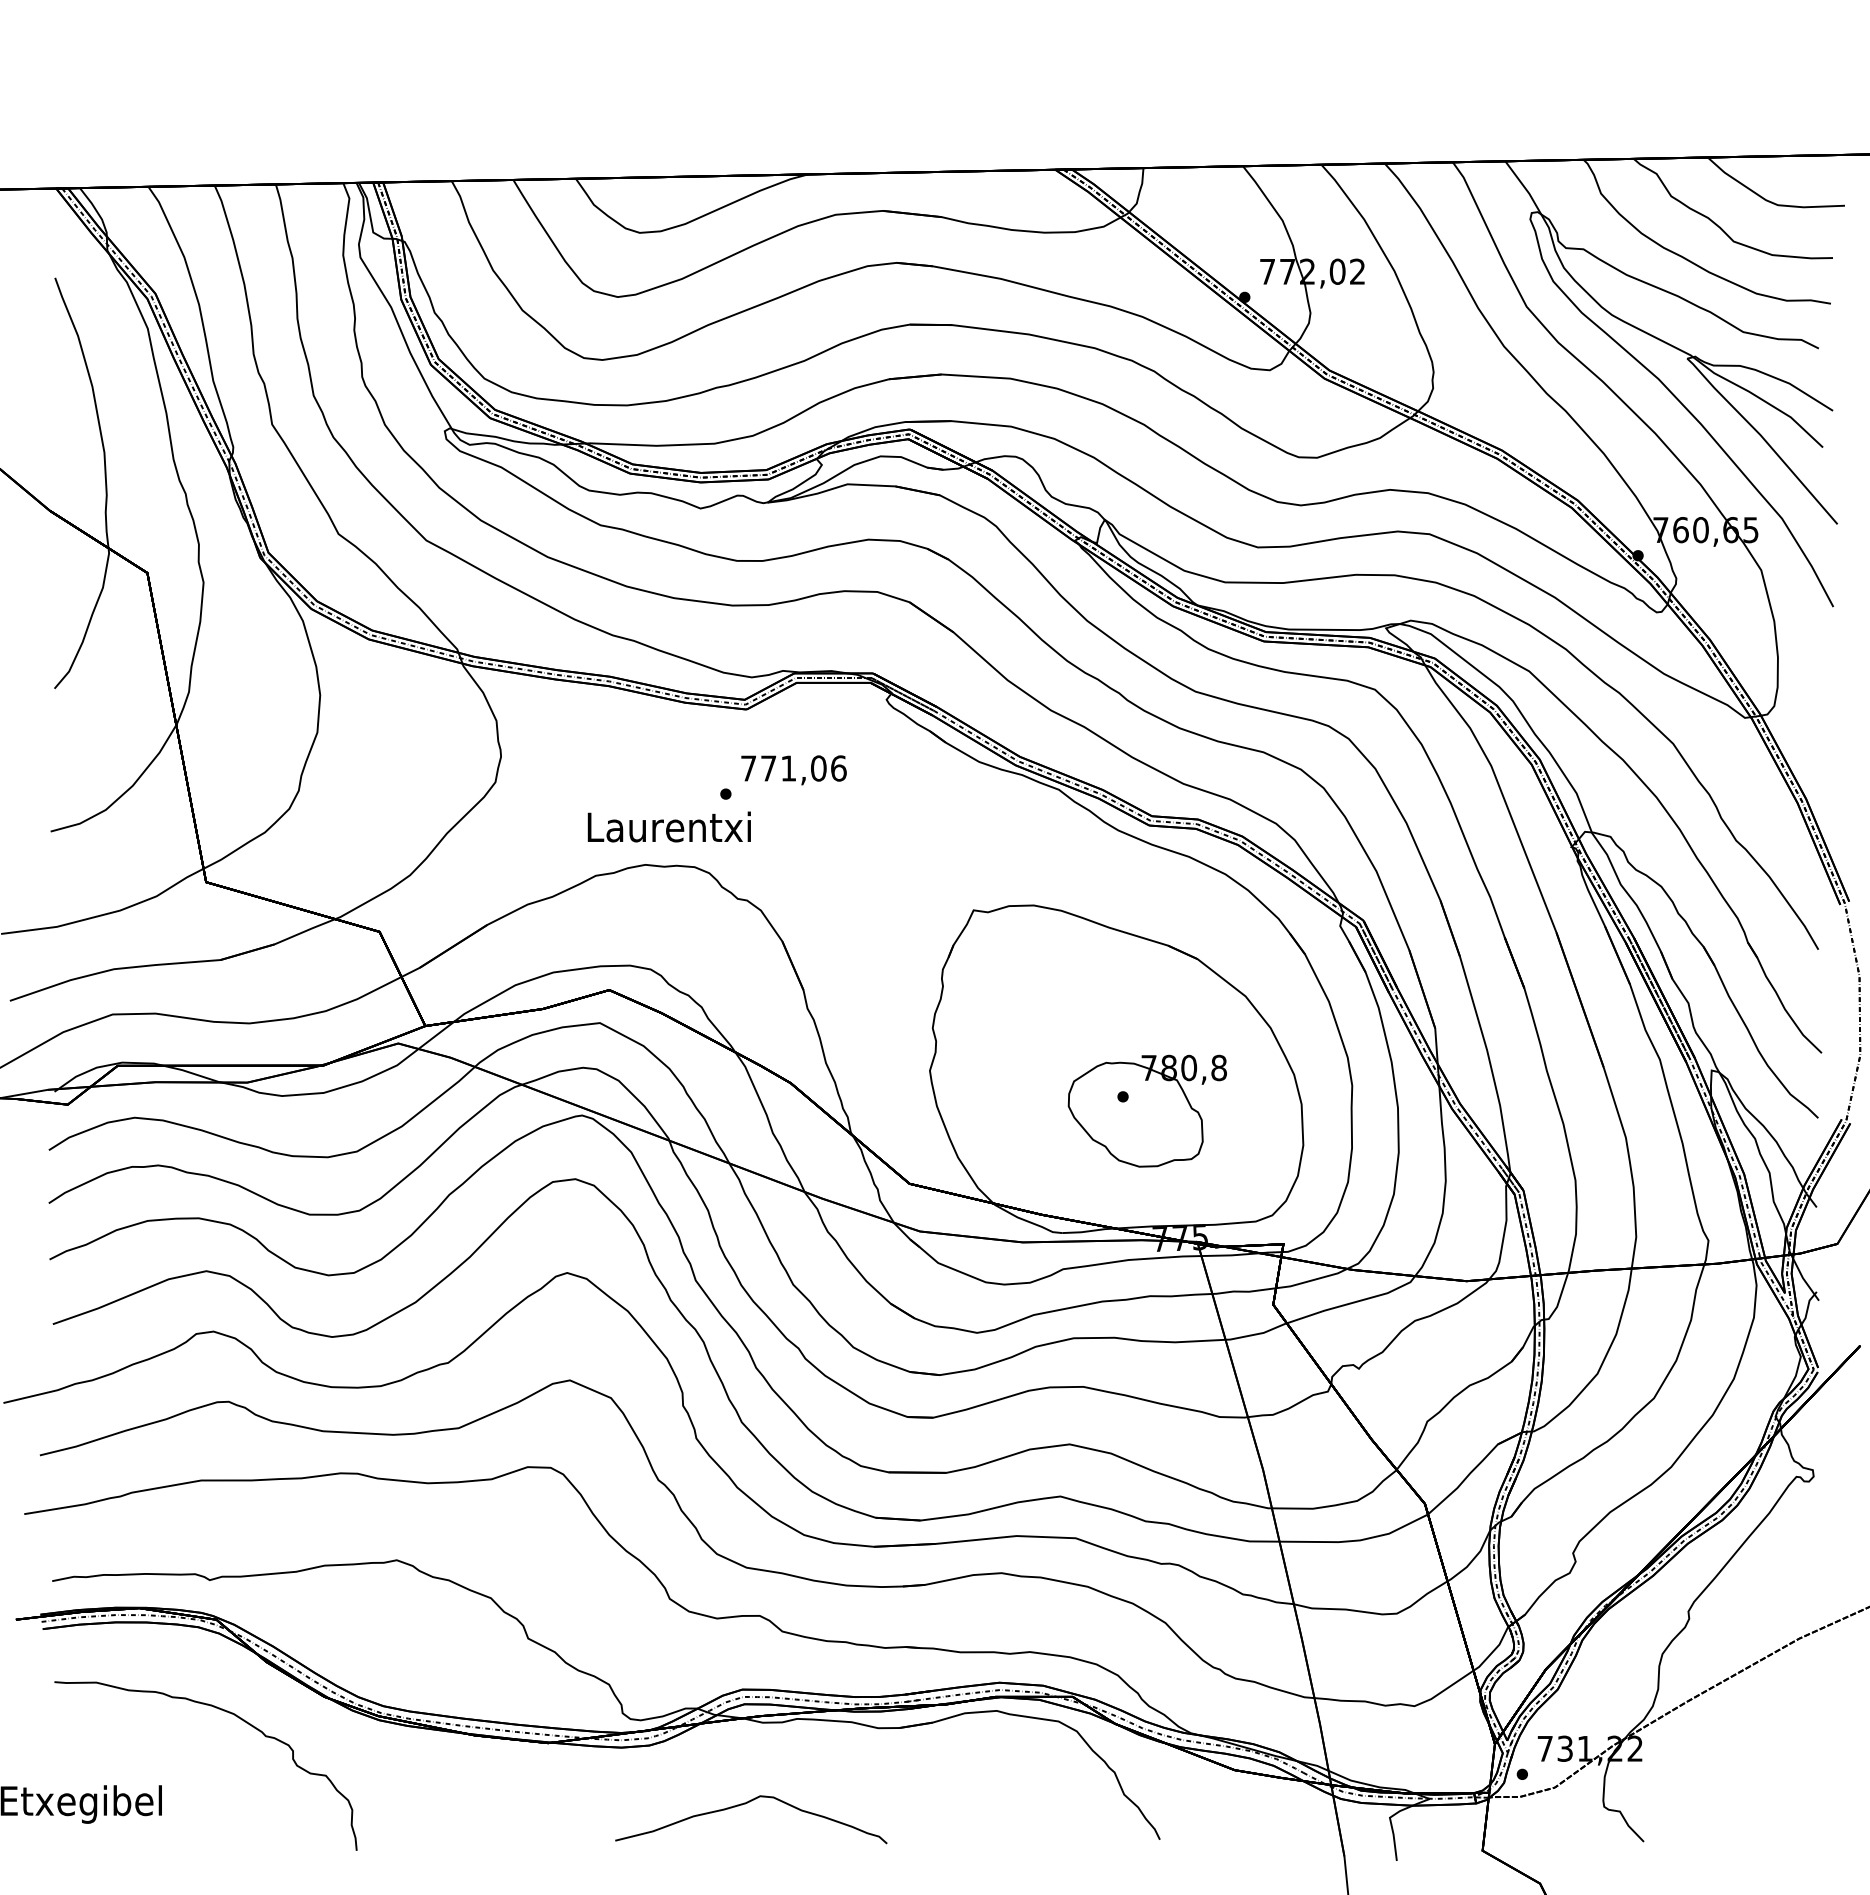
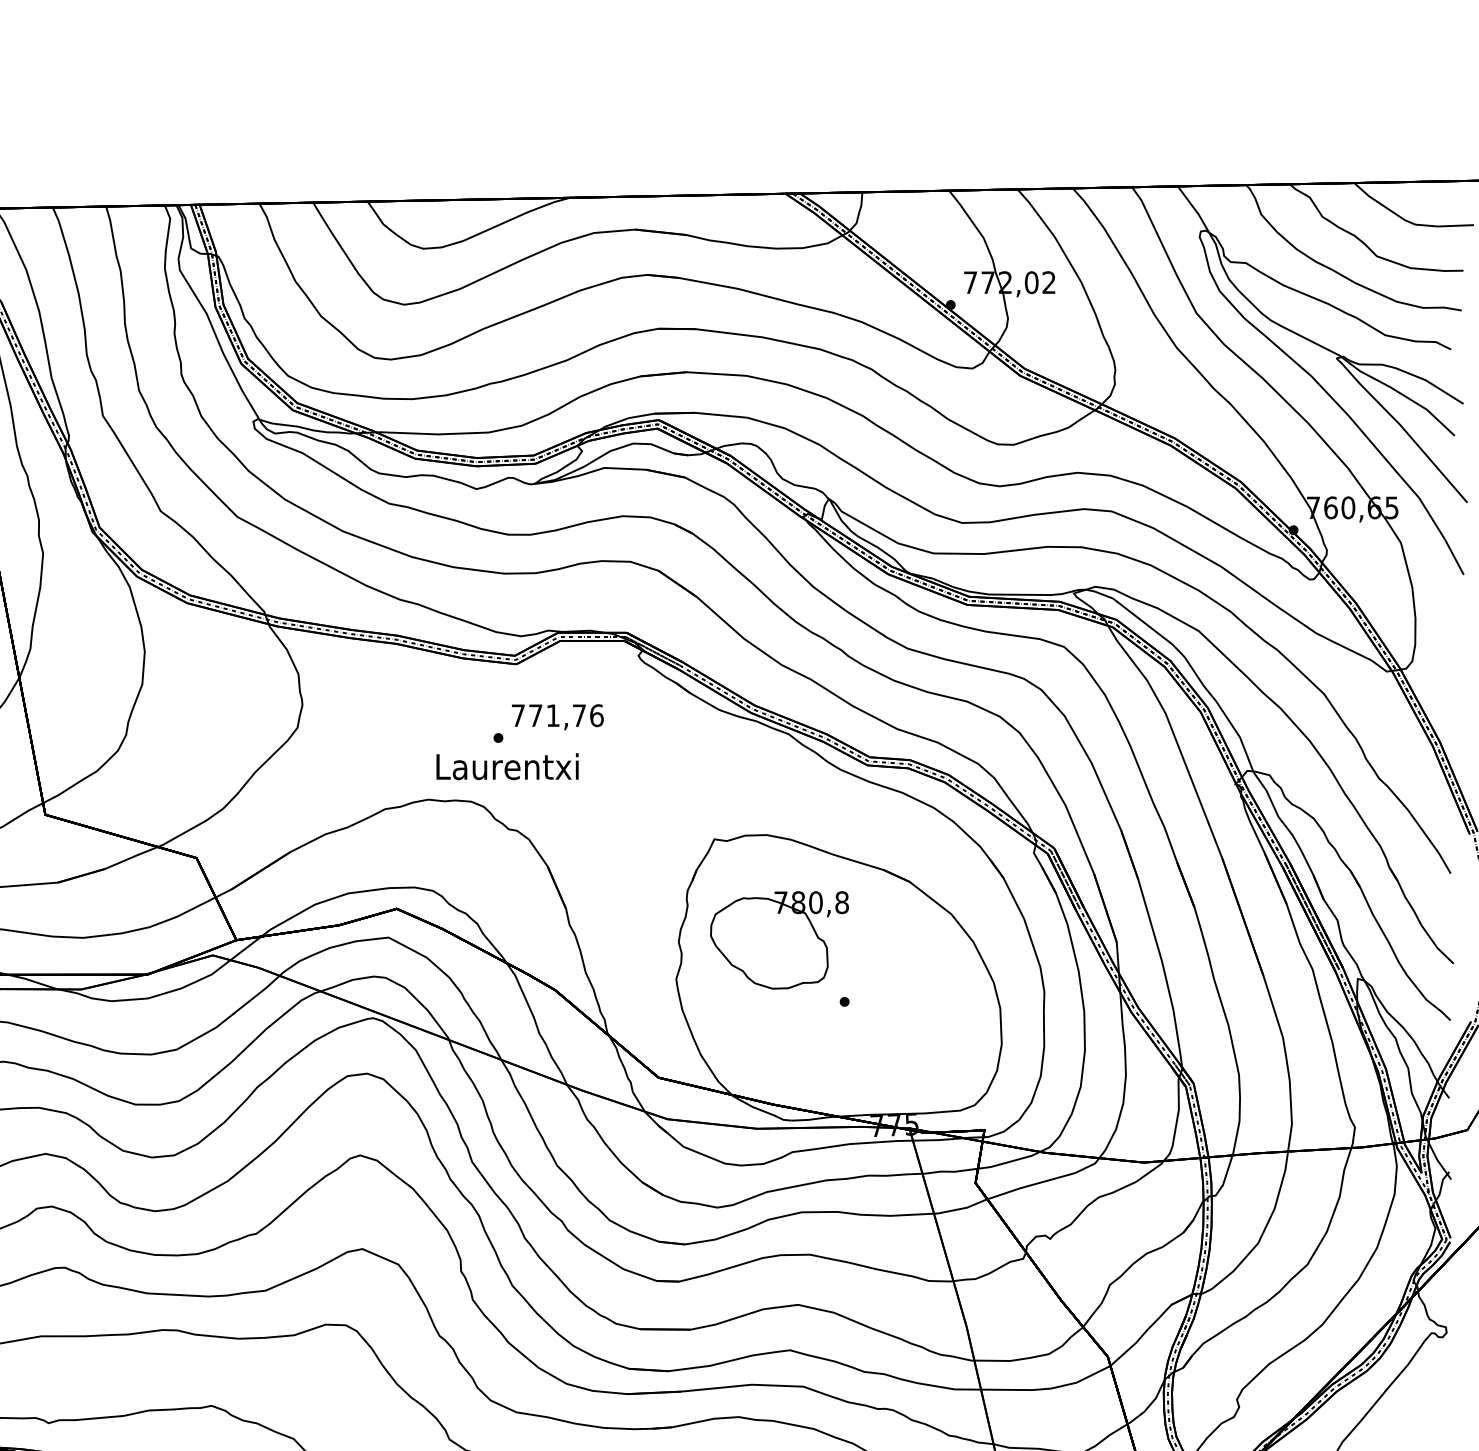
text: (818, 768) -> (579, 715), 771,06 -> 771,76
text: (668, 826) -> (506, 766), moved
part: (1146, 1110) -> (778, 939), moved

